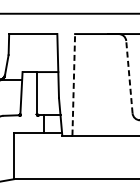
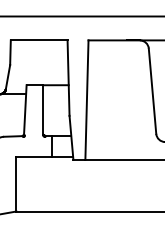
line: (129, 77) -> (152, 91), dashed -> solid
line: (73, 85) -> (86, 100), dashed -> solid

